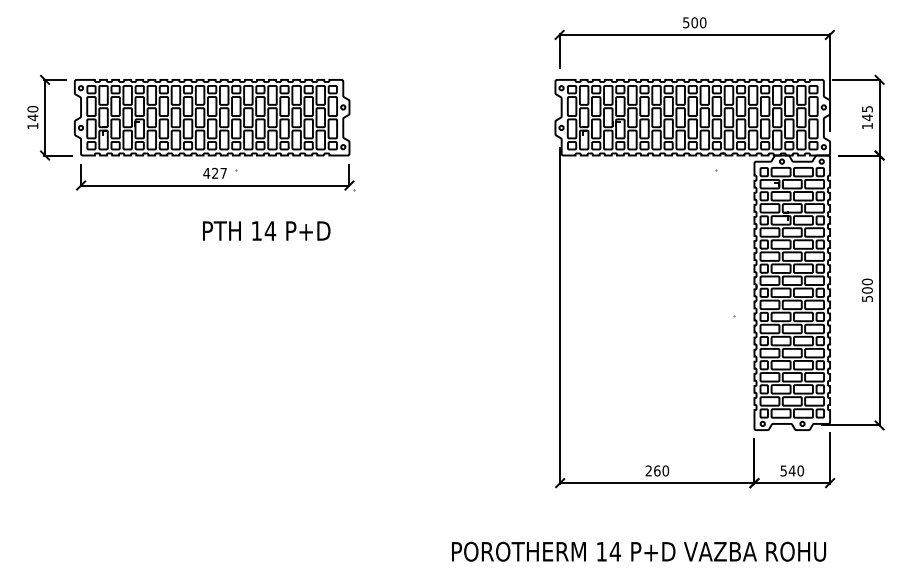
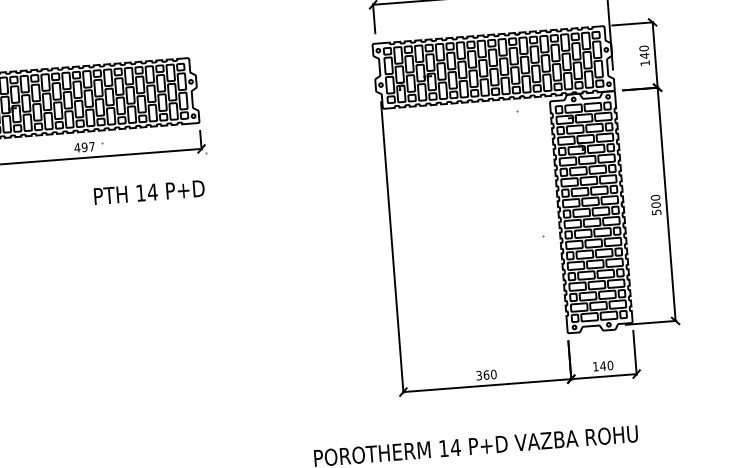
text: (867, 108) -> (644, 47), 145 -> 140
text: (214, 173) -> (84, 147), 427 -> 497
text: (266, 230) -> (149, 192), moved
text: (783, 470) -> (595, 366), 540 -> 140
text: (648, 471) -> (478, 376), 260 -> 360

